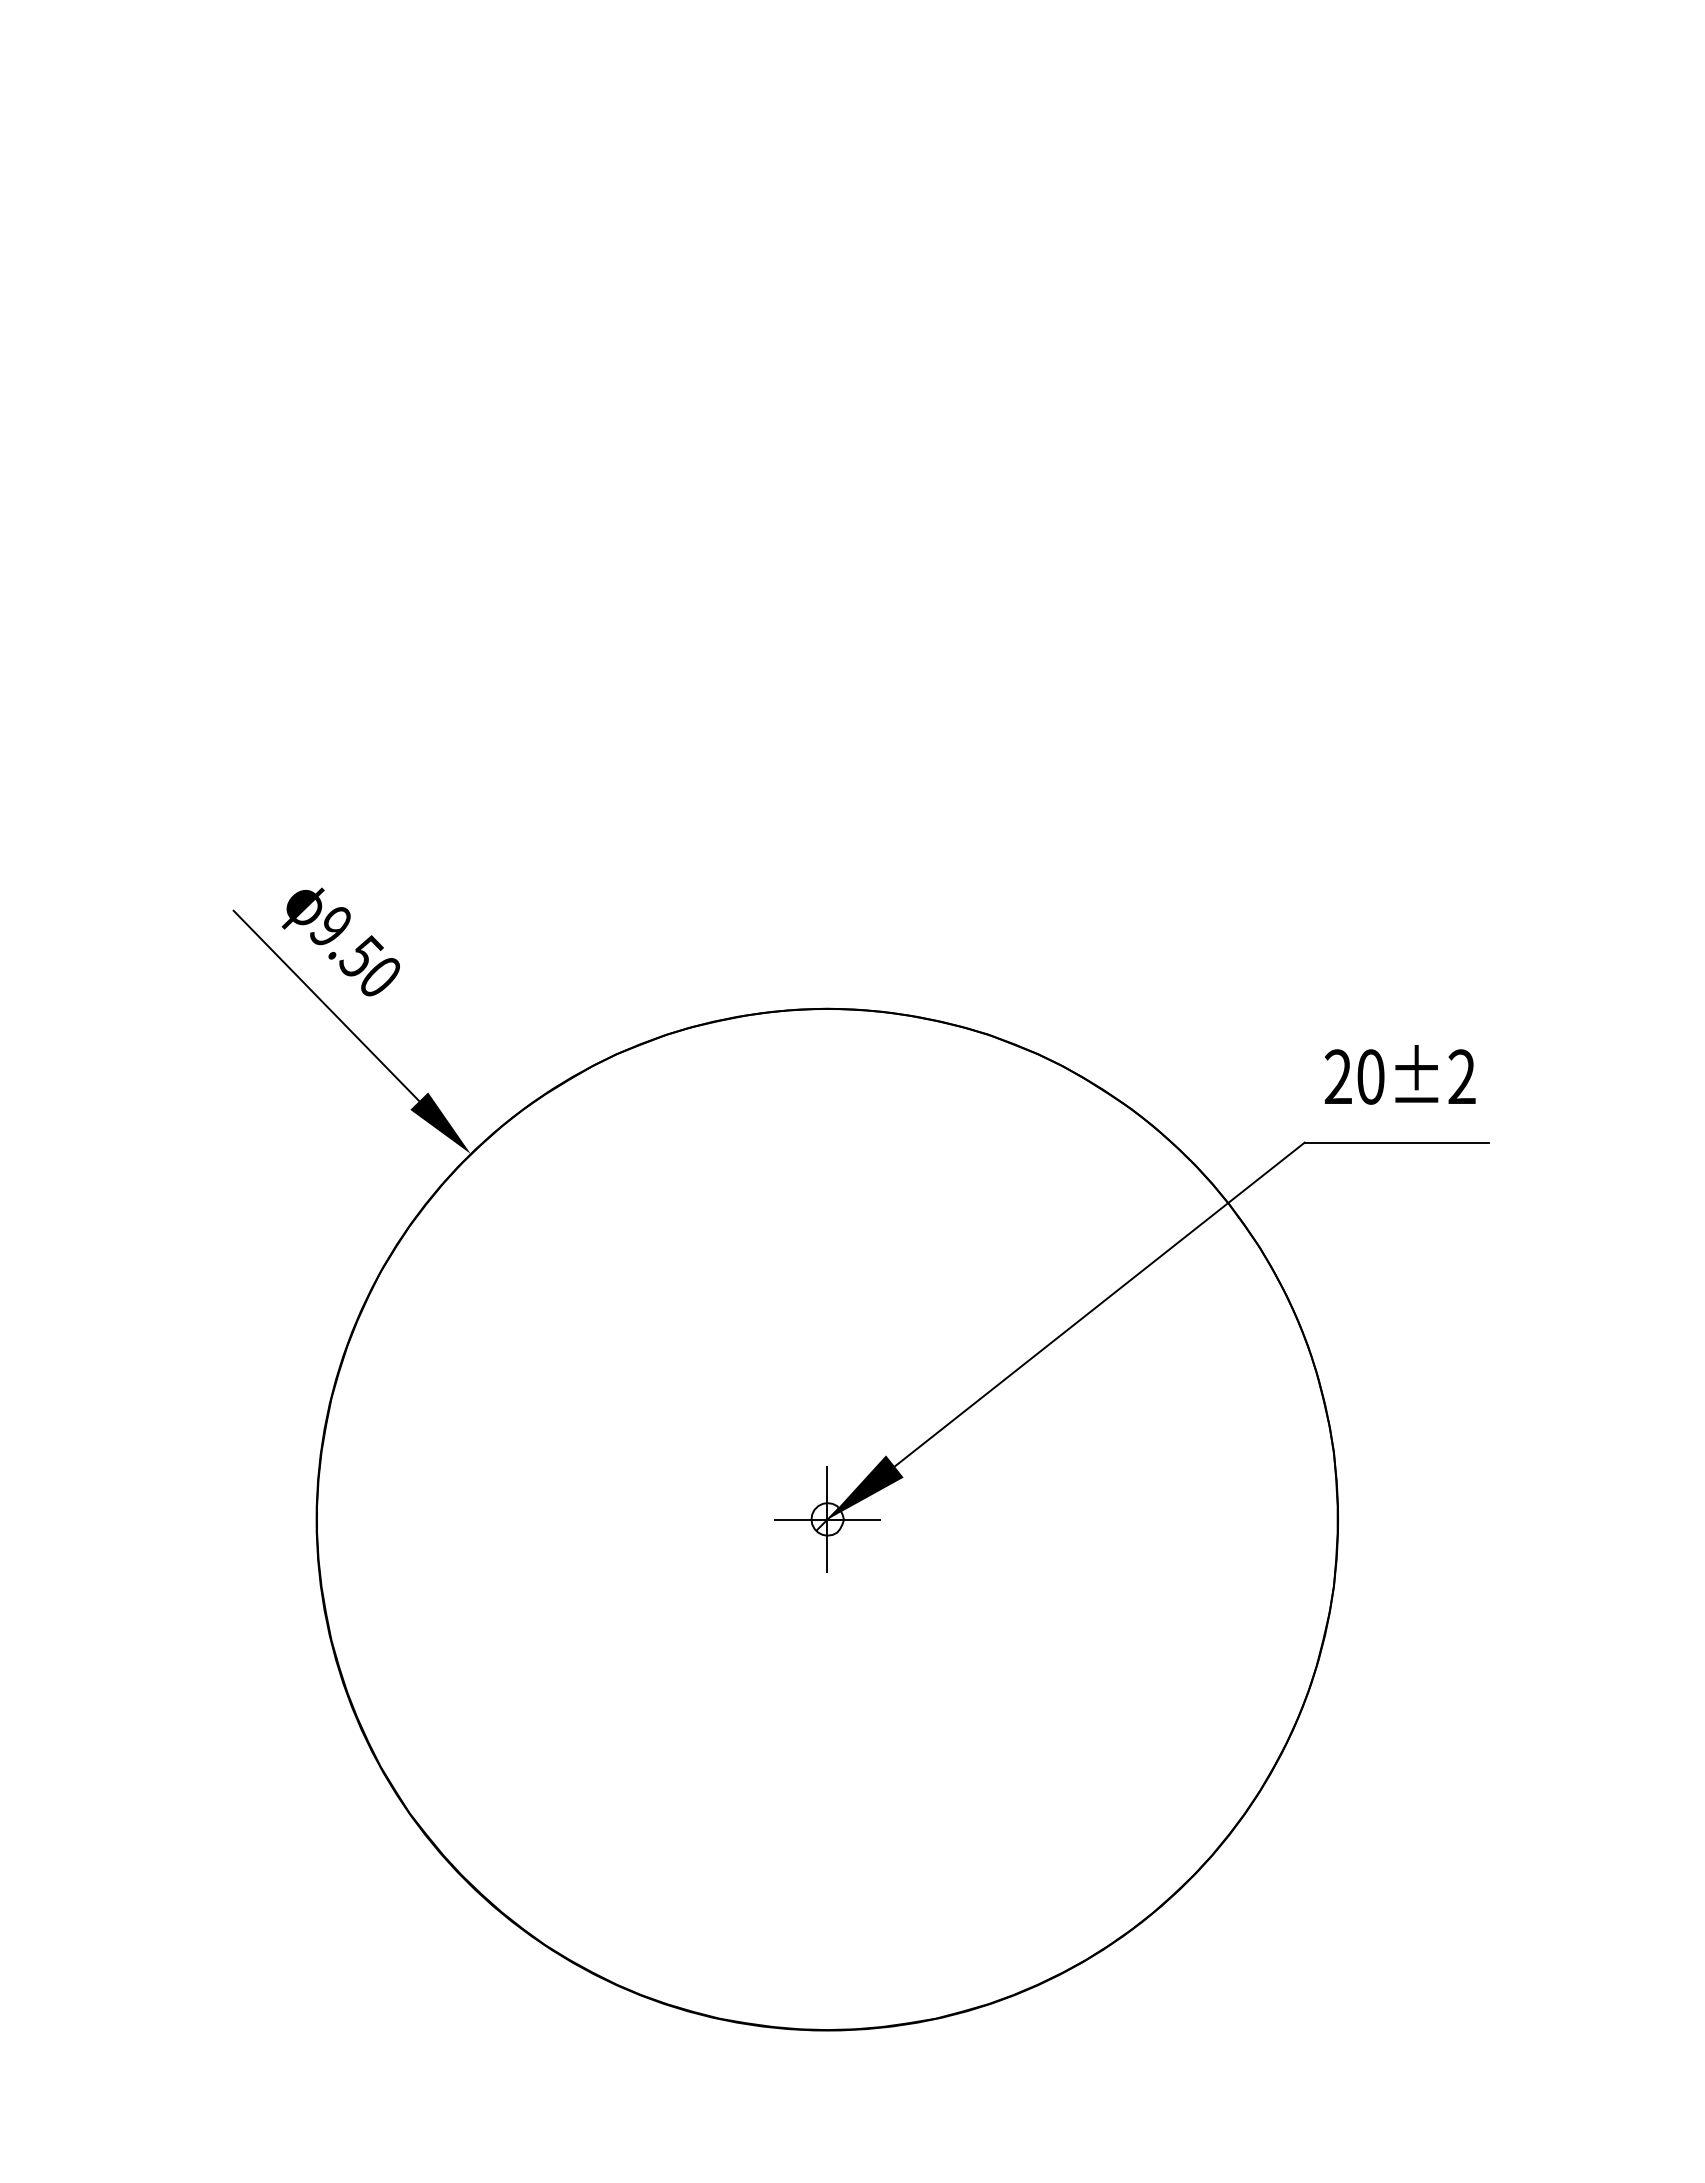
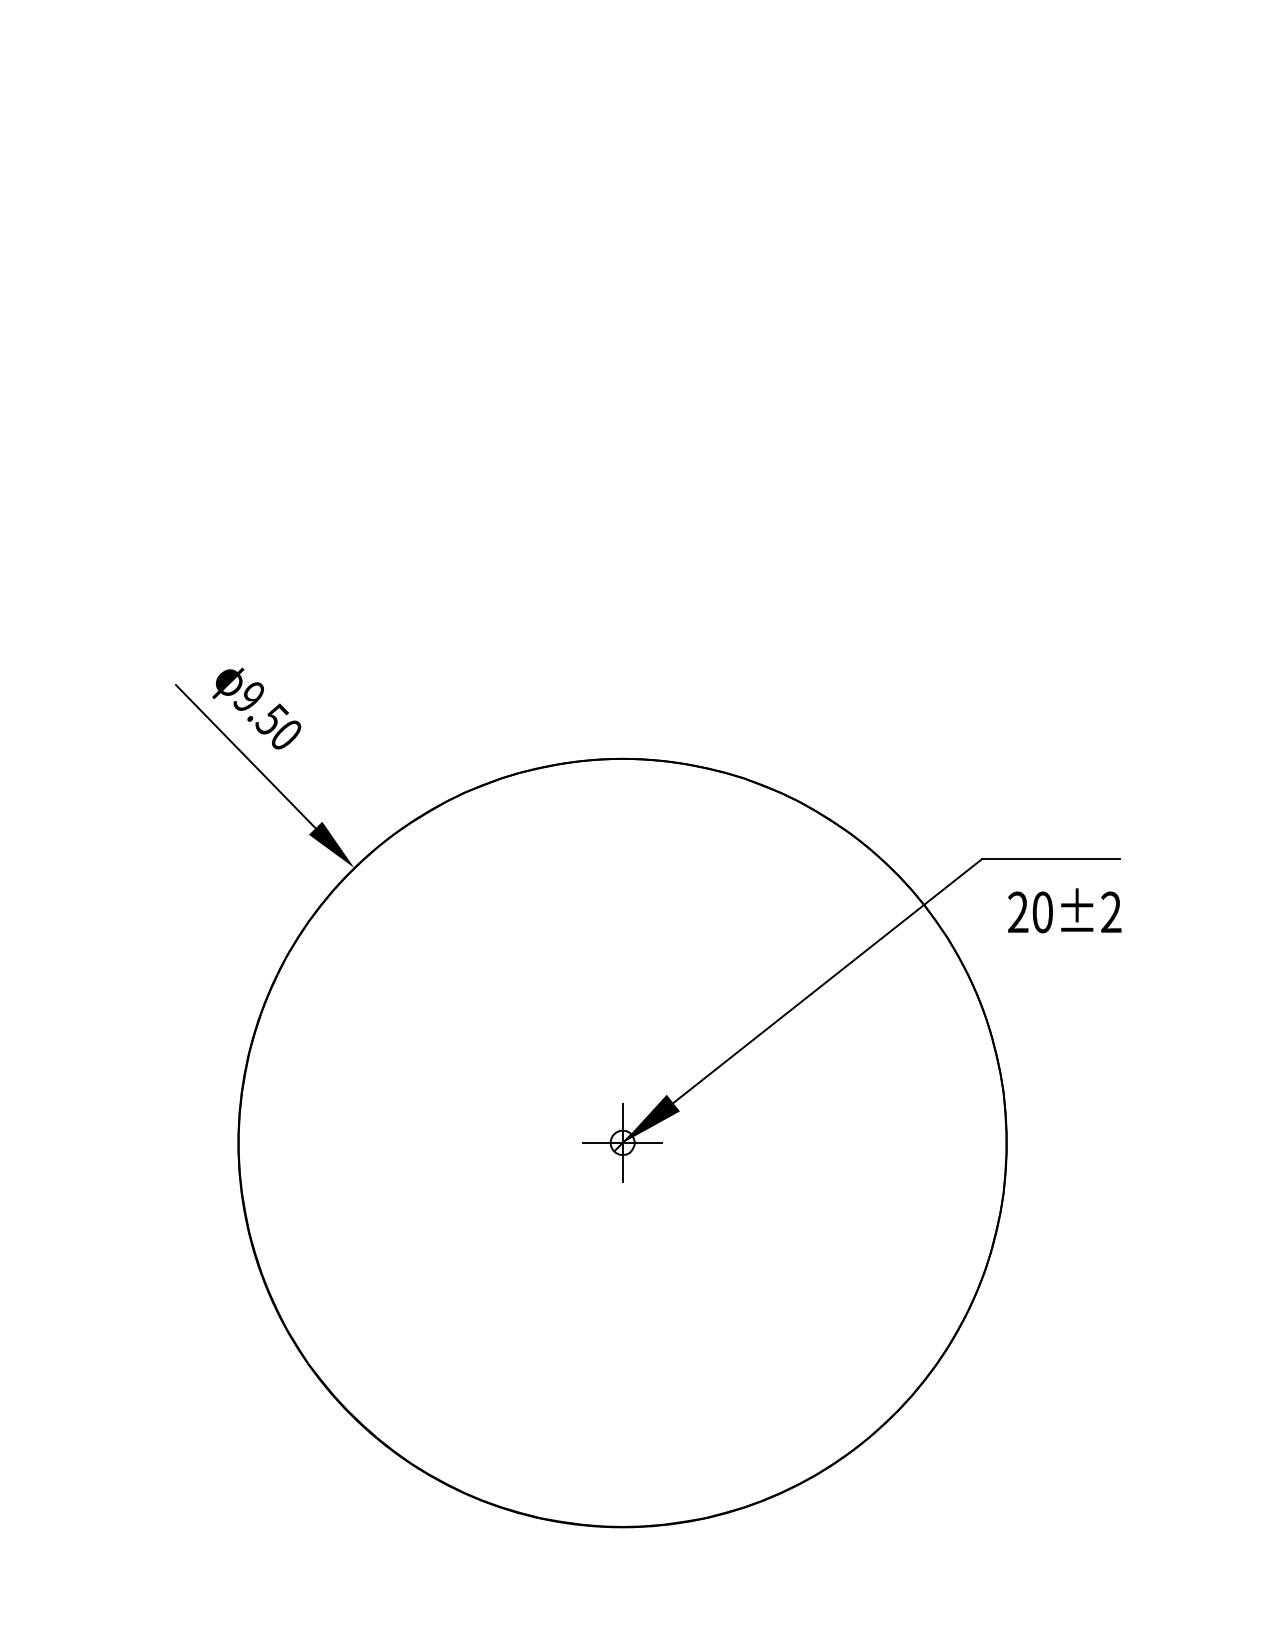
text: (1399, 1074) -> (1064, 910), moved

